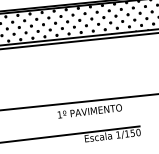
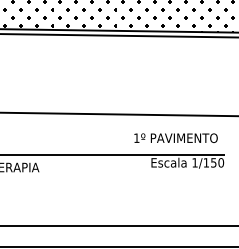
text: (89, 110) -> (175, 137), moved

